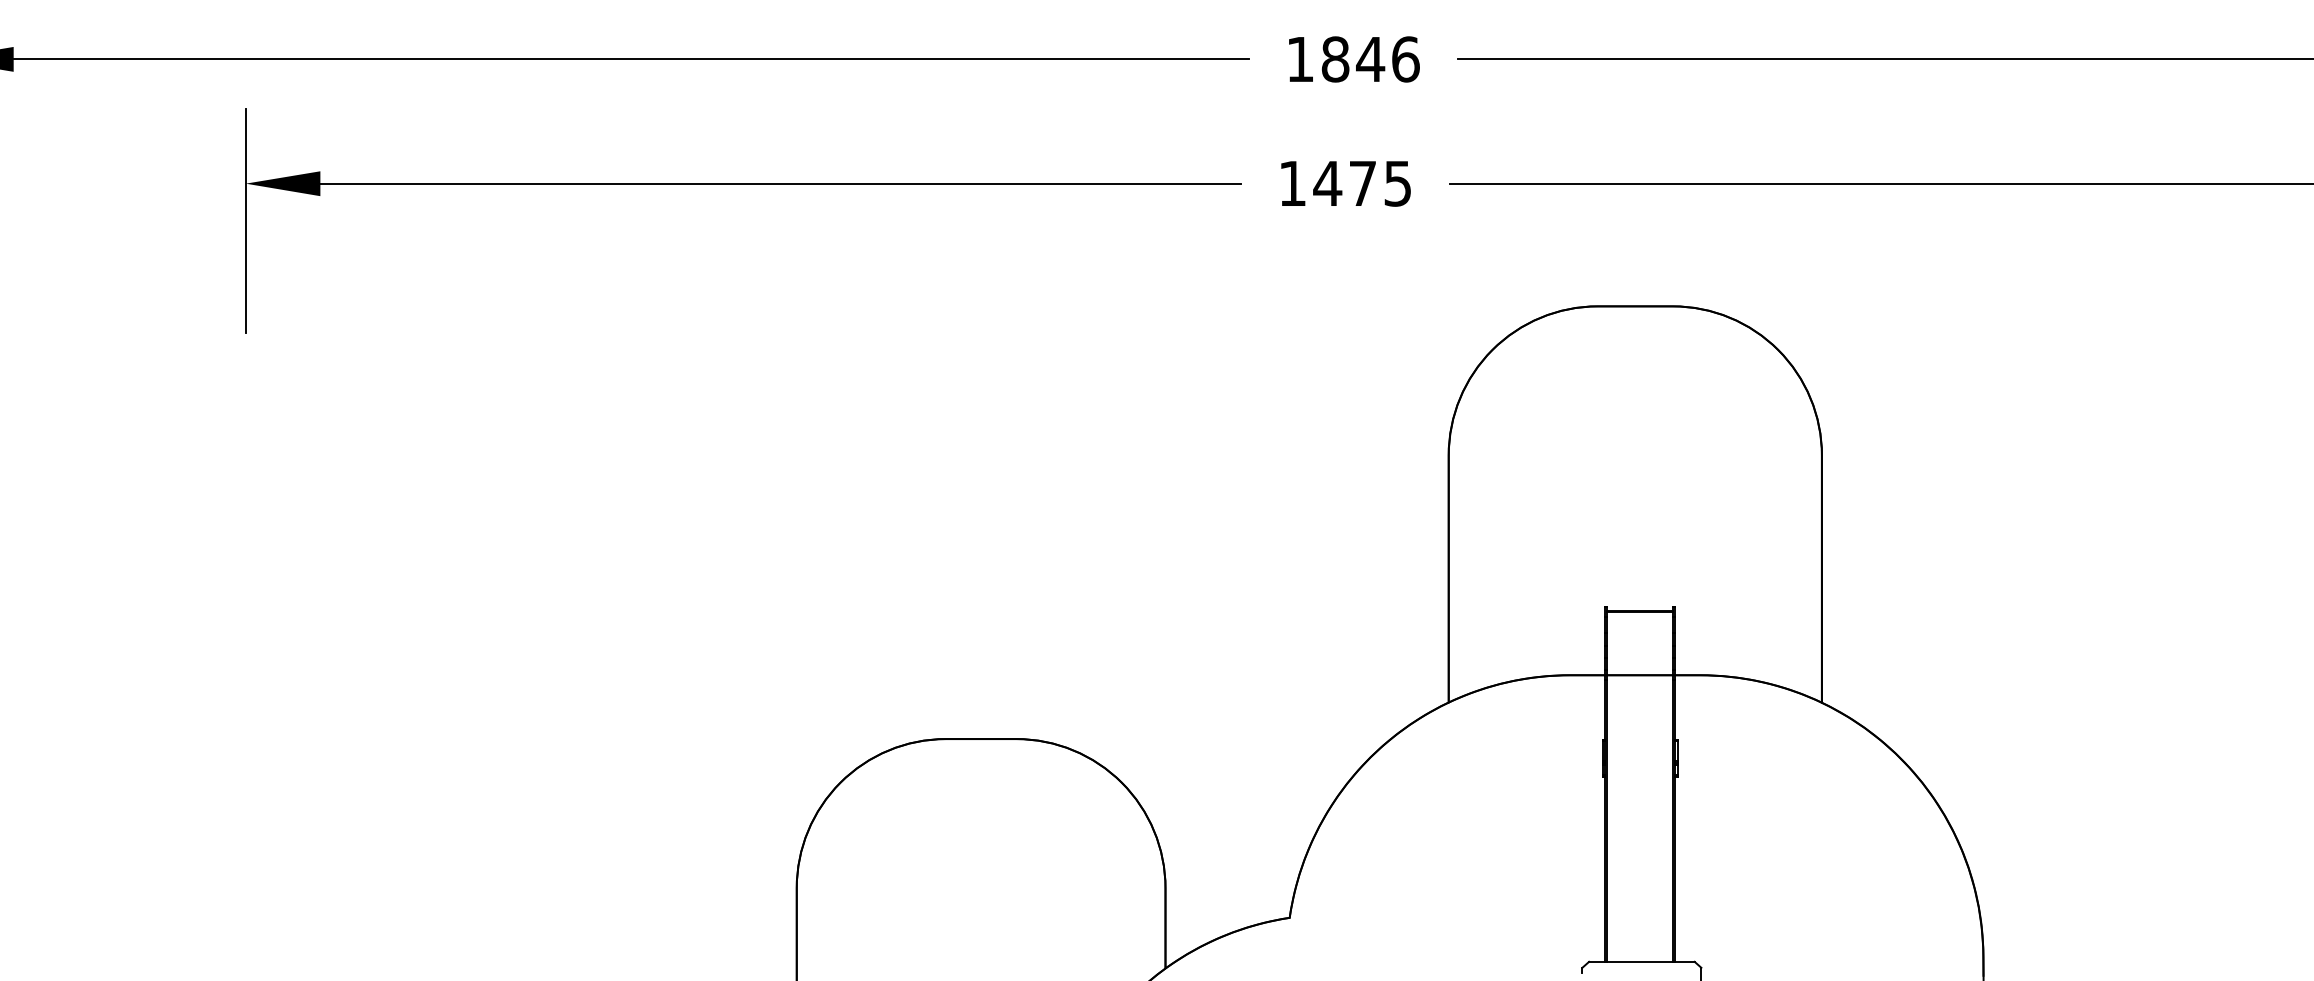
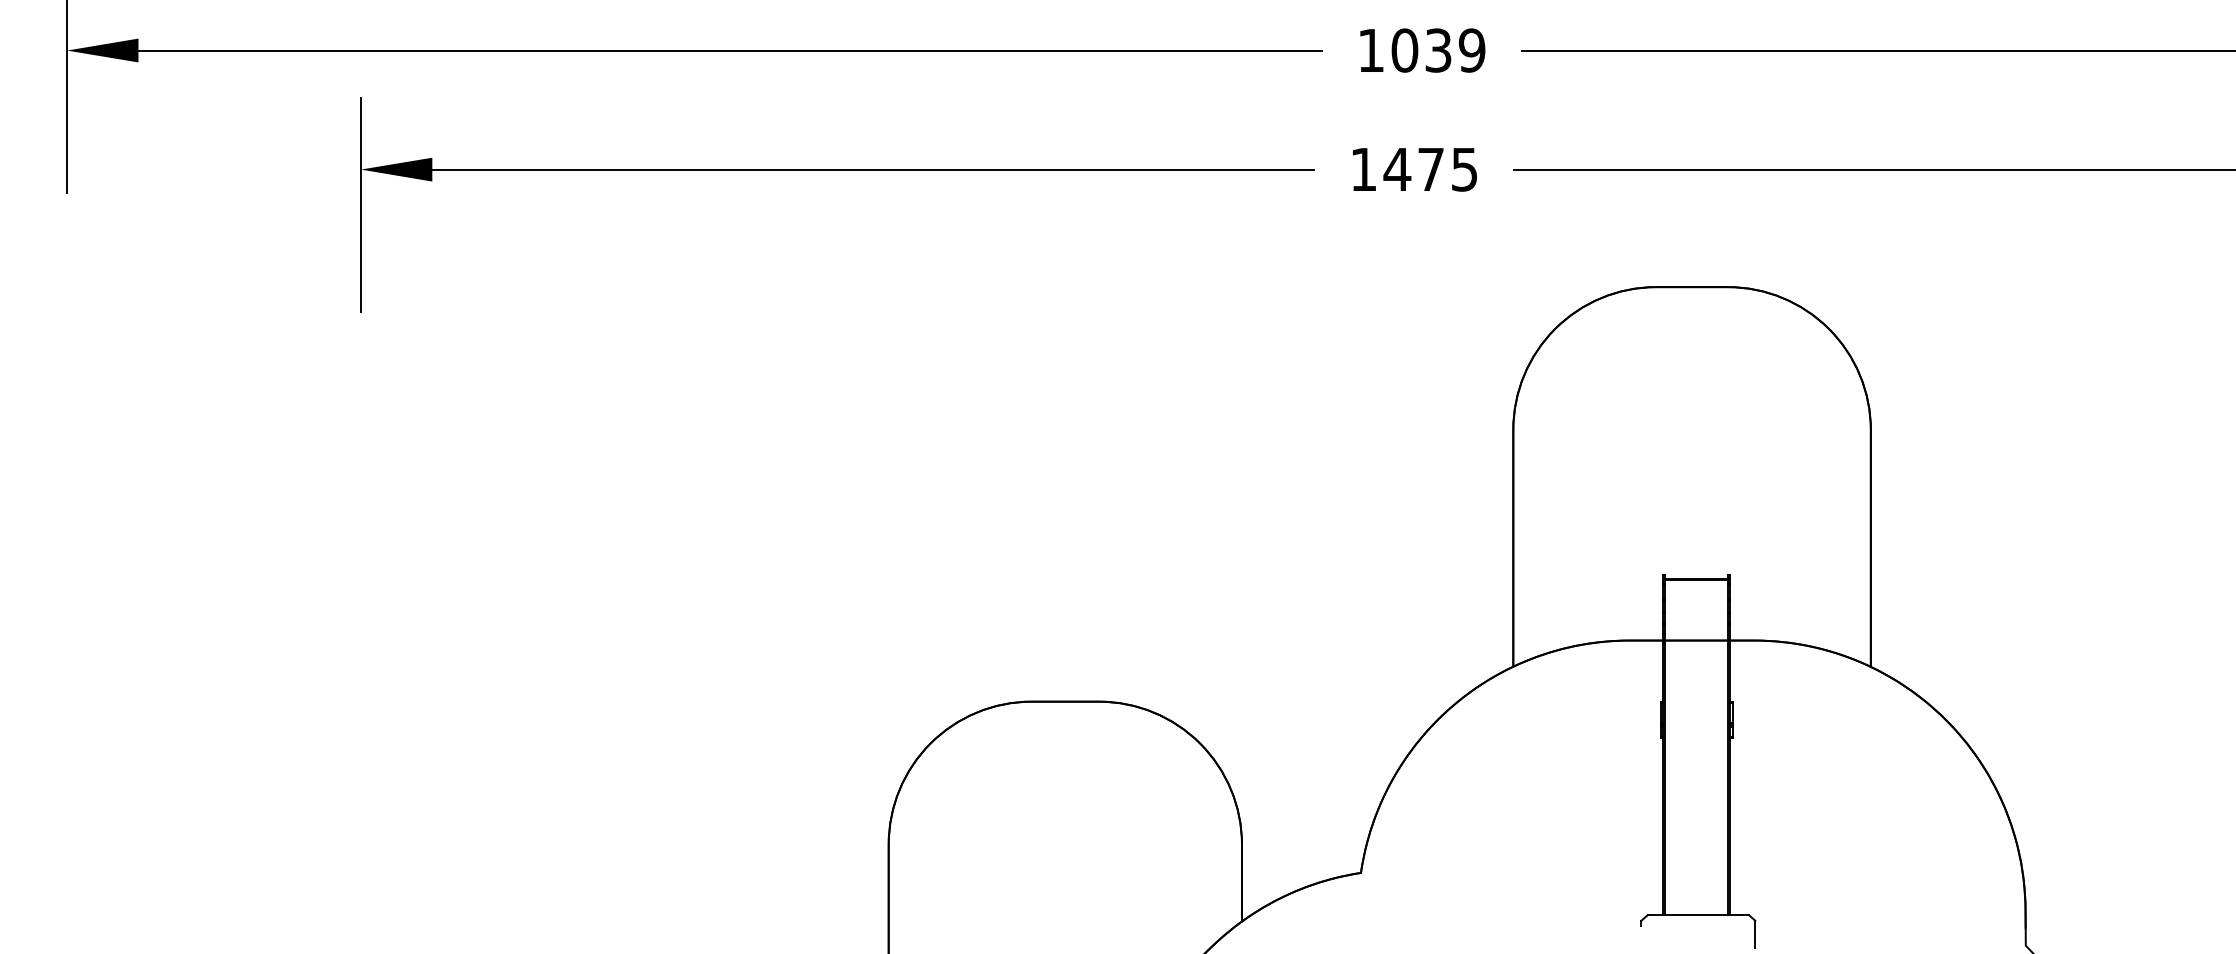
text: (1370, 59) -> (1438, 50), 1846 -> 1039

